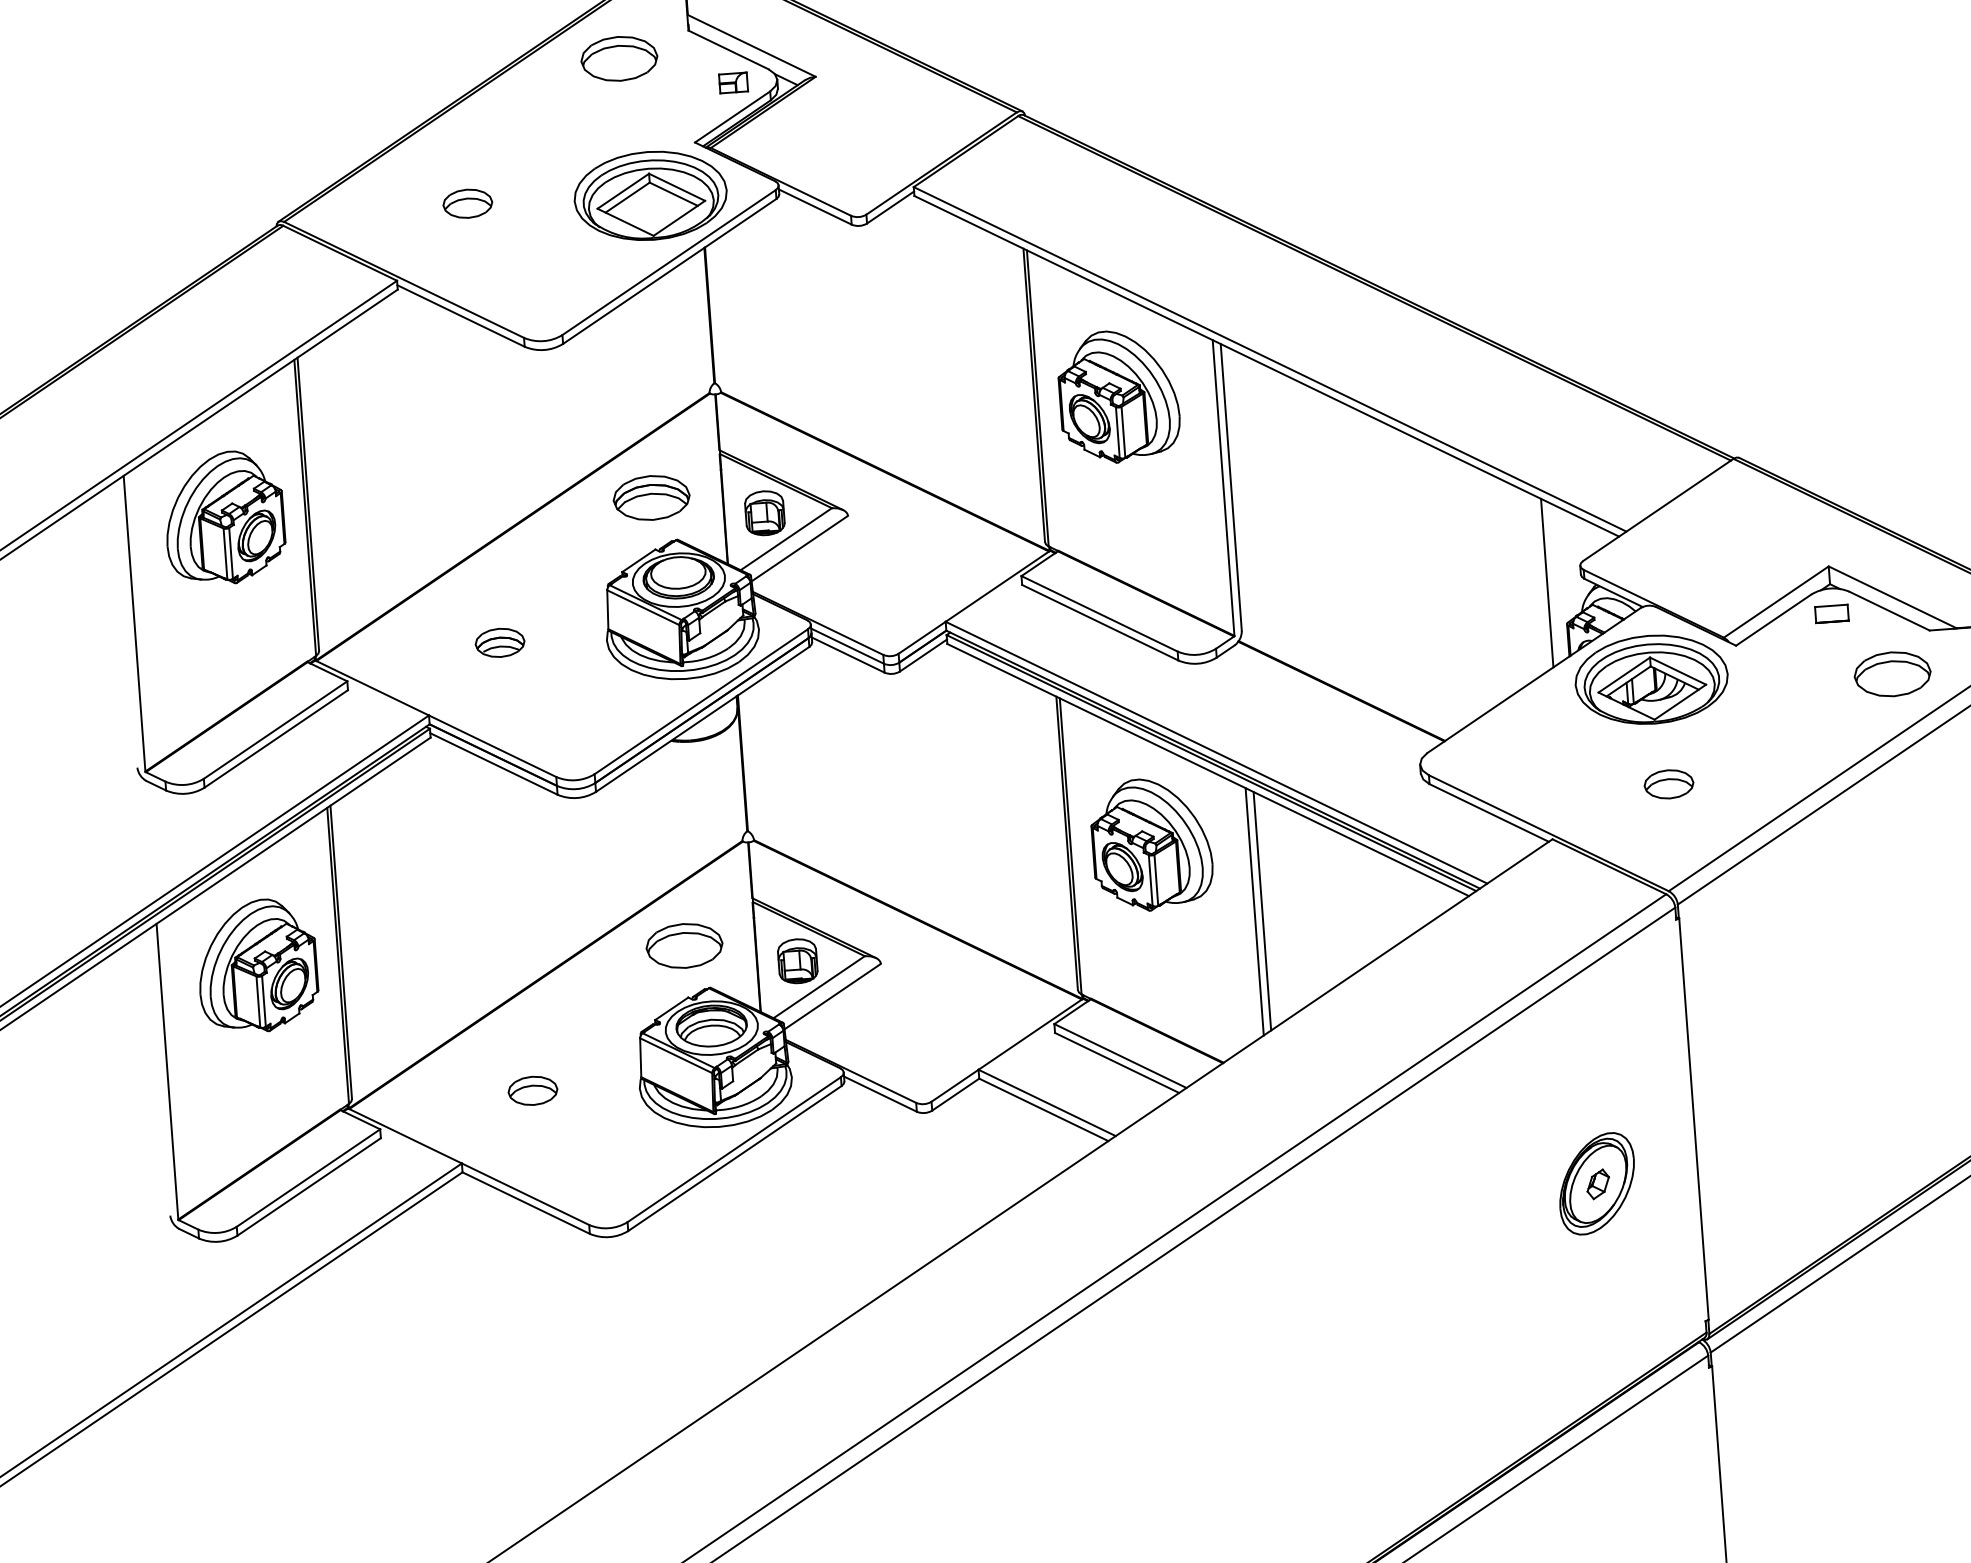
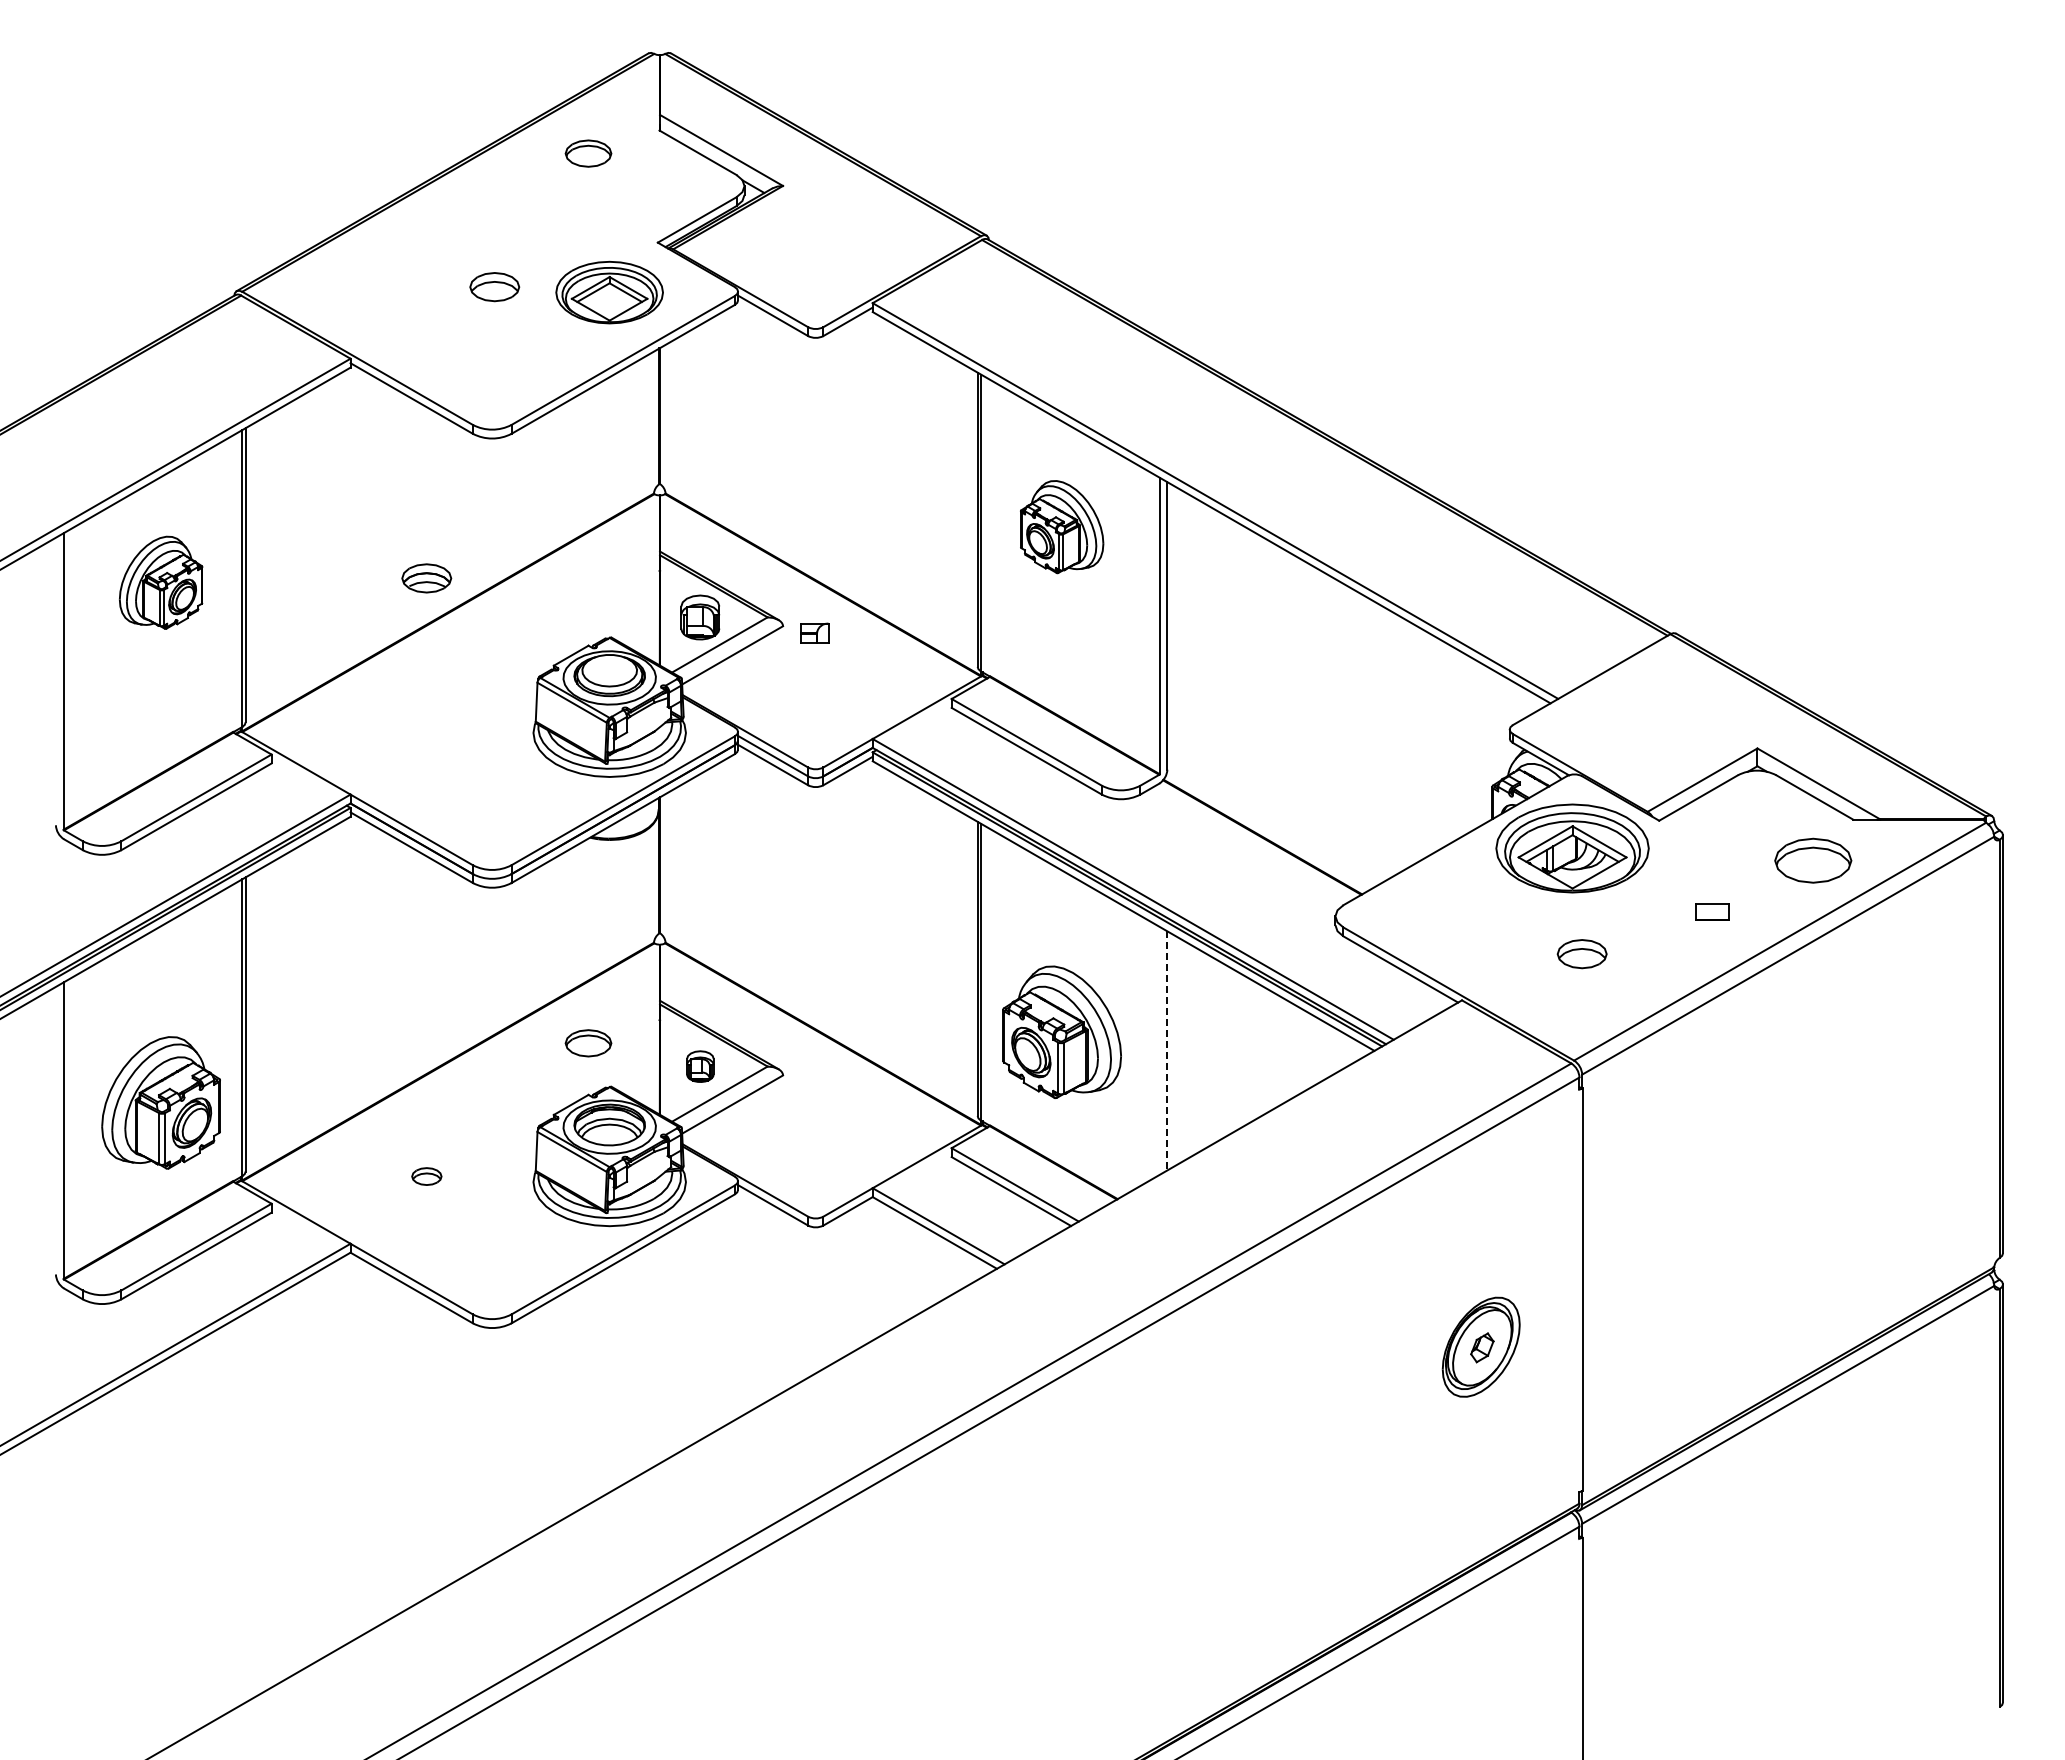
part: (619, 58) -> (588, 153), size x0.6
part: (733, 82) -> (814, 632), moved
part: (650, 195) -> (609, 292), size x0.7
part: (467, 204) -> (494, 287), moved
part: (1118, 396) -> (1061, 526), size x0.7
part: (651, 497) -> (588, 593), removed
part: (223, 517) -> (160, 582), size x0.7
line: (1547, 583) -> (1475, 744), removed
part: (1832, 613) -> (1712, 911), moved
part: (499, 642) -> (426, 578), moved
part: (1151, 843) -> (1061, 1031), moved
line: (1262, 910) -> (1167, 1050), solid -> dashed
line: (1254, 911) -> (1159, 1050), removed
part: (684, 946) -> (588, 1043), size x0.6
part: (797, 961) -> (700, 1066), size x0.7
part: (256, 965) -> (160, 1102), moved
part: (532, 1090) -> (426, 1176), size x0.6

